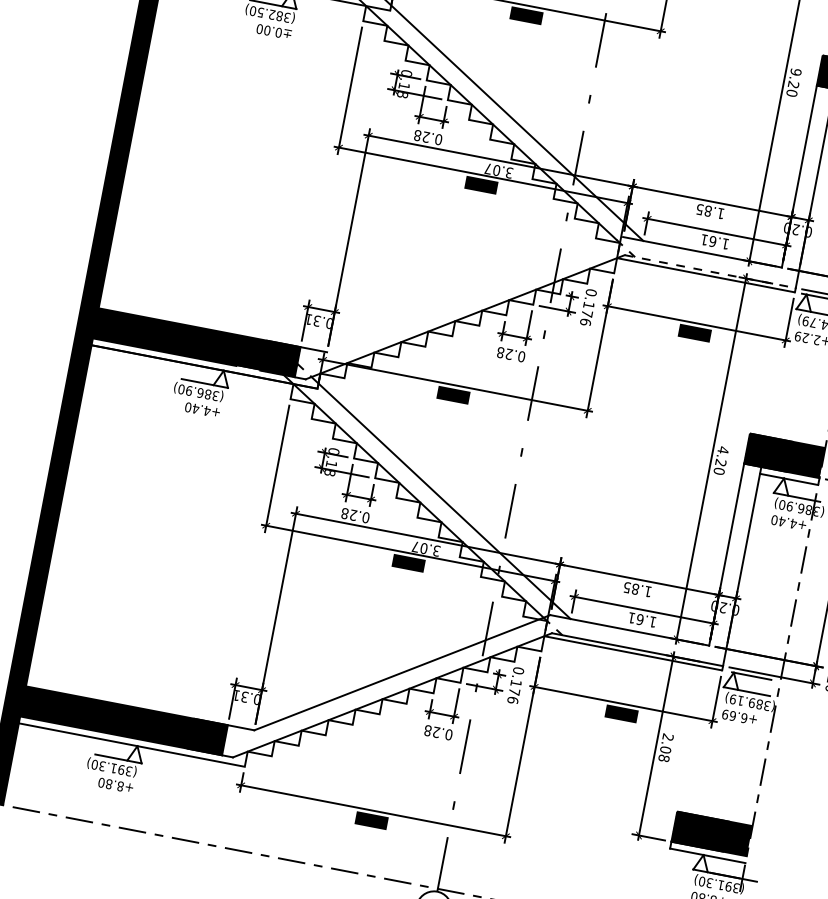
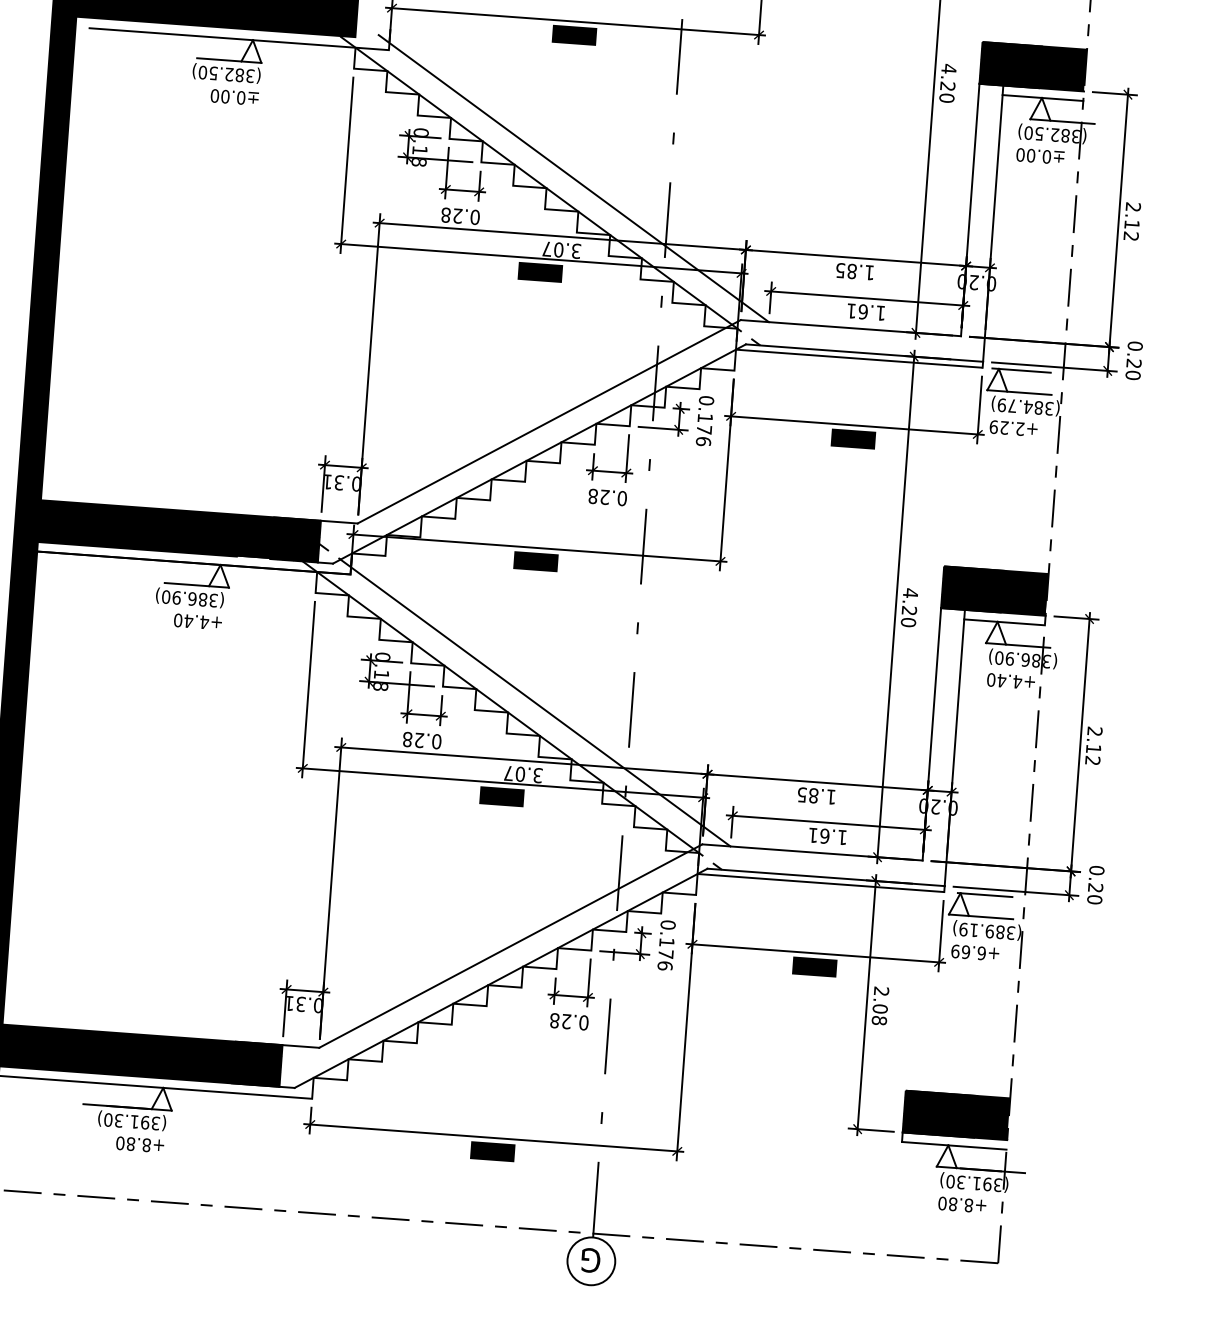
text: (795, 71) -> (948, 68), 9.20 -> 4.20
line: (710, 271) -> (864, 353), dashed -> solid
line: (474, 294) -> (548, 421), added
line: (101, 755) -> (115, 1106), added

